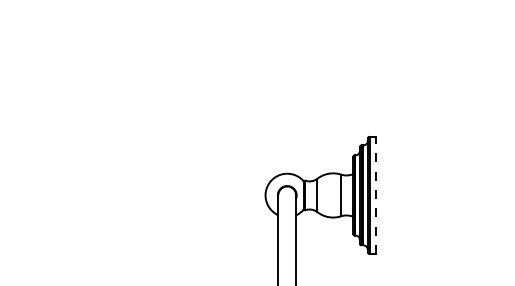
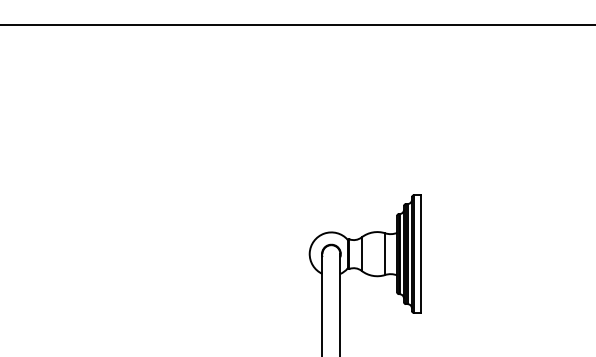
line: (376, 195) -> (420, 254), dashed -> solid

